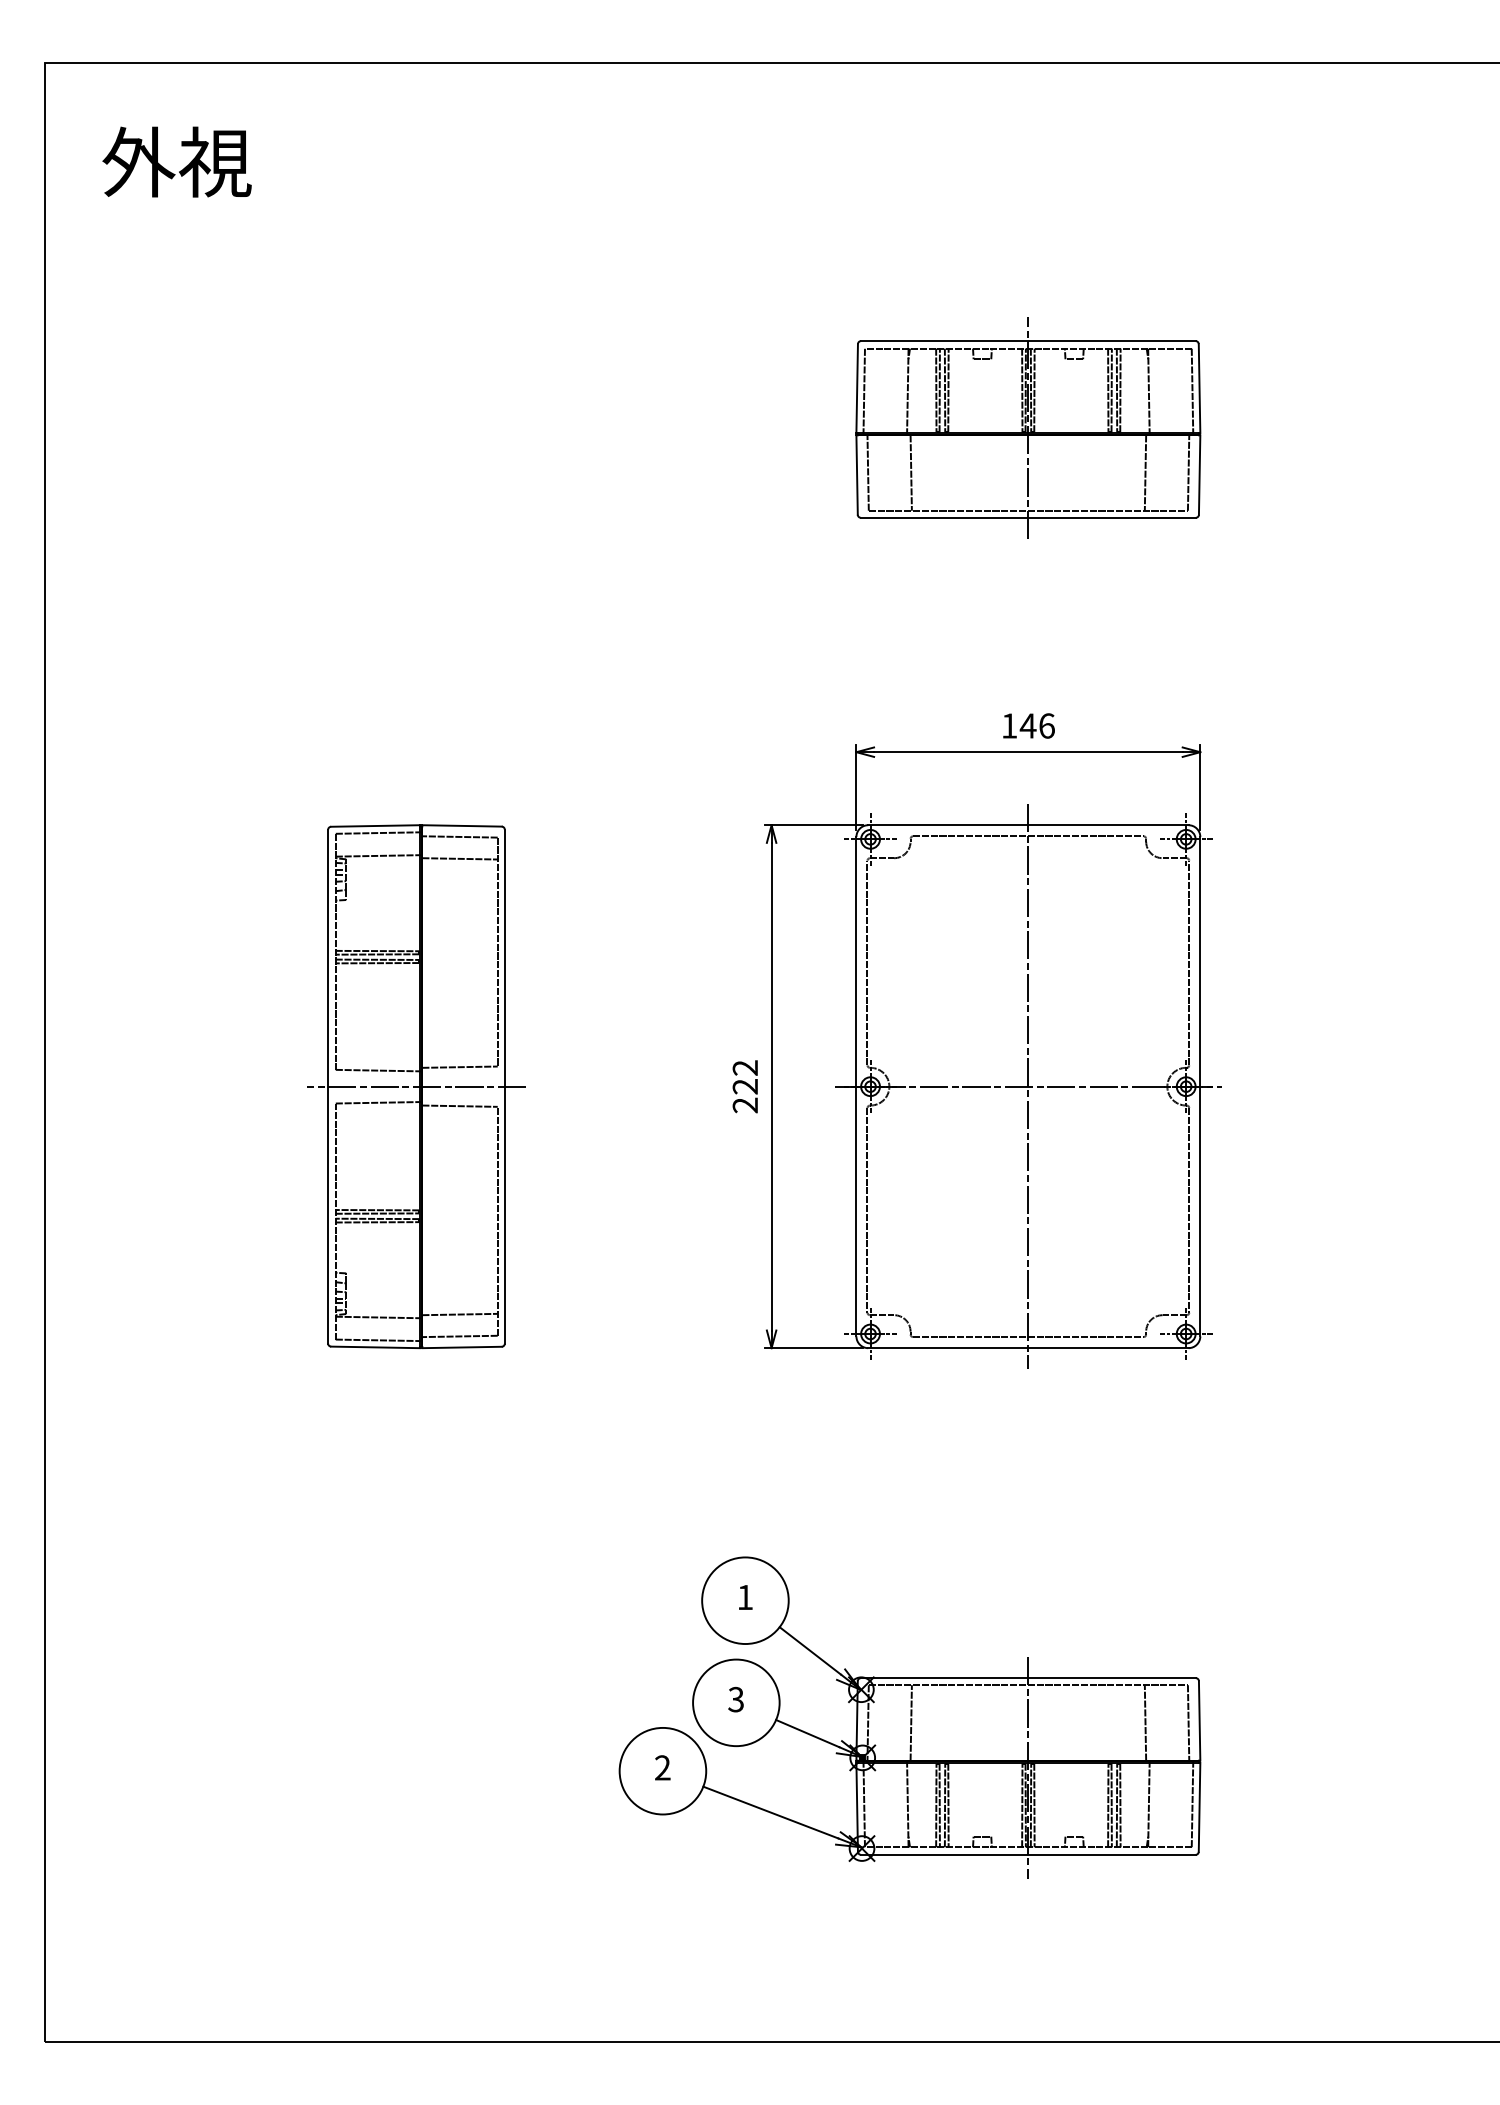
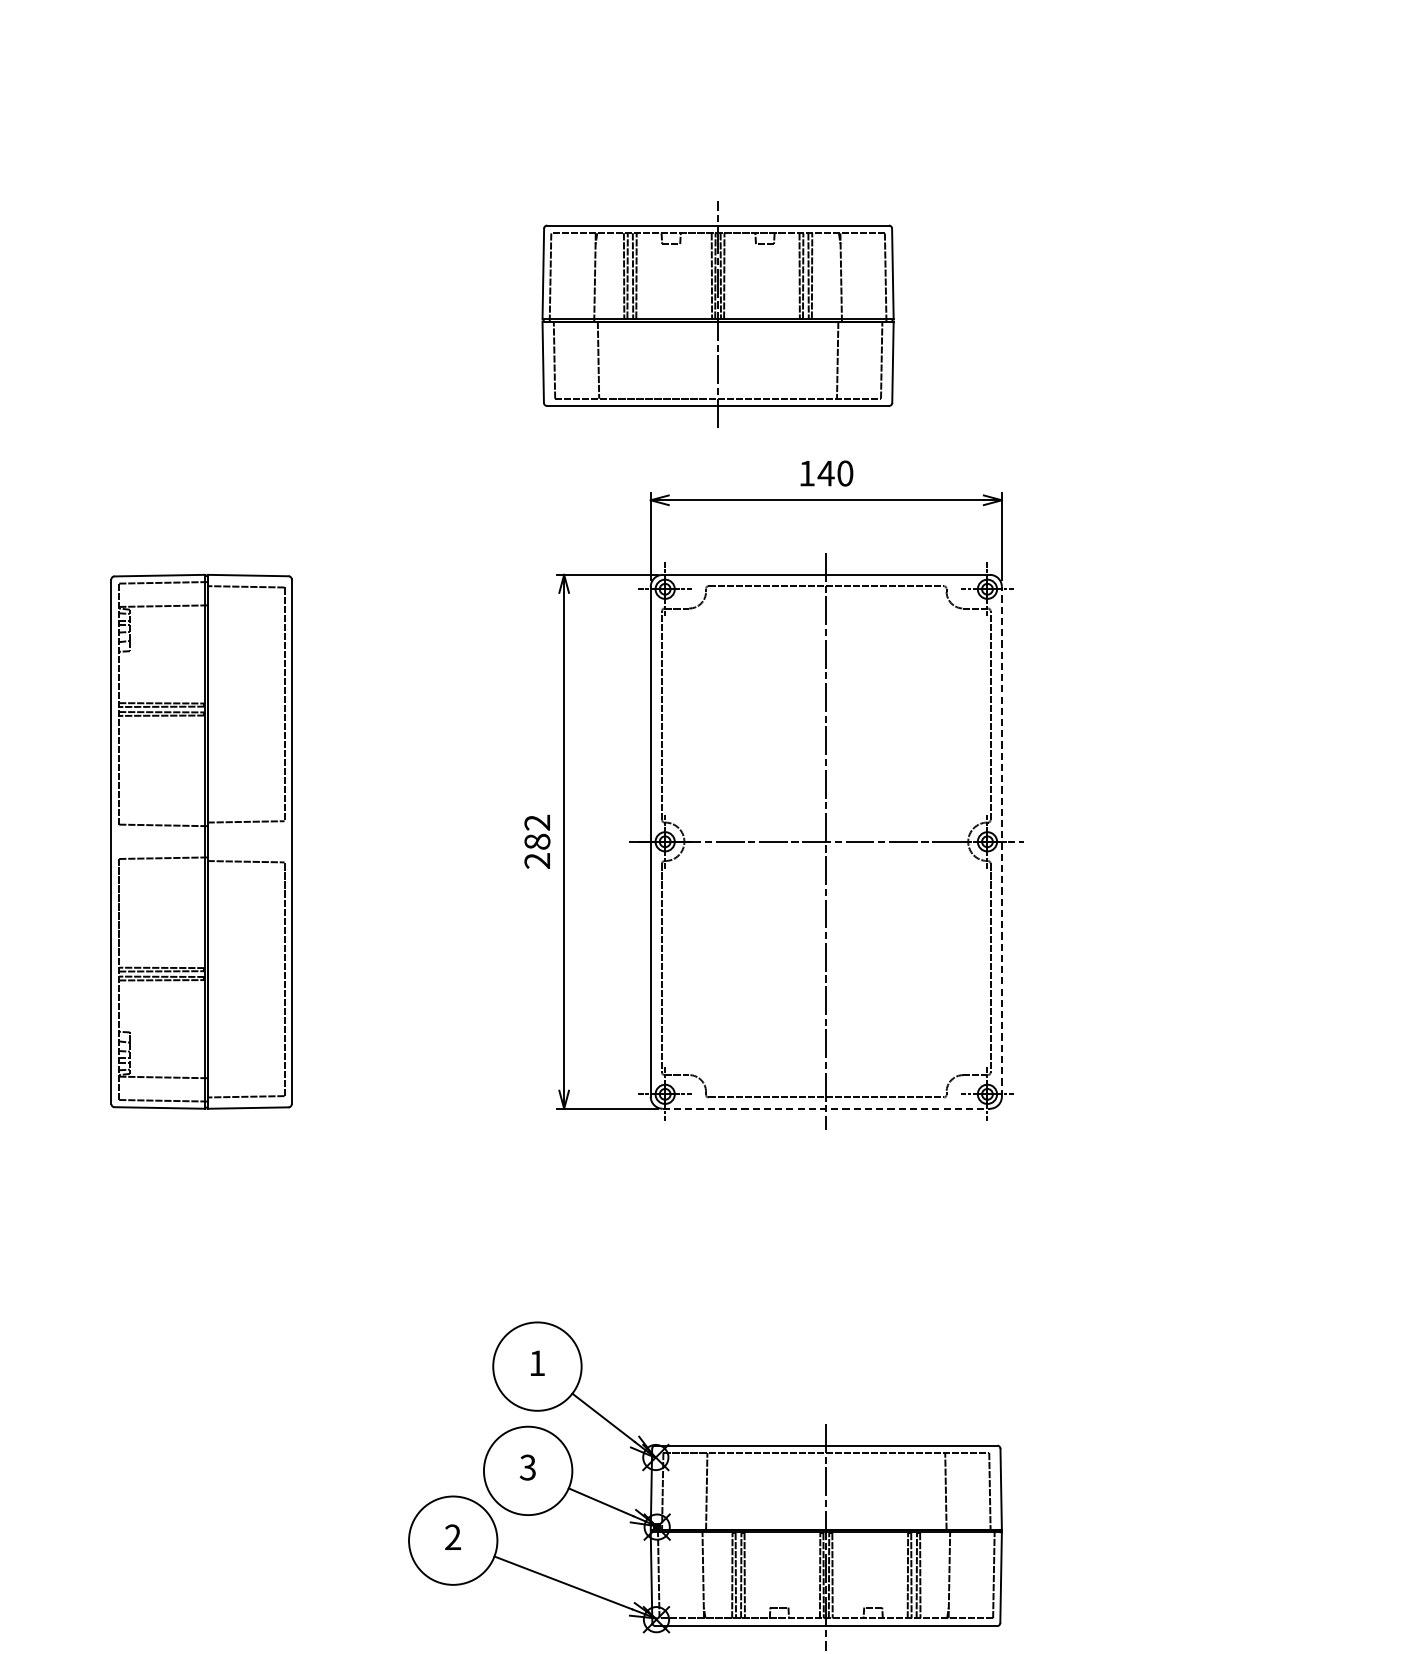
part: (1028, 427) -> (718, 313), moved
text: (1046, 725) -> (844, 473), 146 -> 140
line: (459, 858) -> (245, 608), removed
line: (416, 1086) -> (201, 841), removed
text: (745, 1086) -> (537, 841), 222 -> 282
line: (1200, 1086) -> (1002, 841), solid -> dashed
line: (459, 1314) -> (245, 1074), removed
line: (1028, 1348) -> (826, 1109), solid -> dashed

